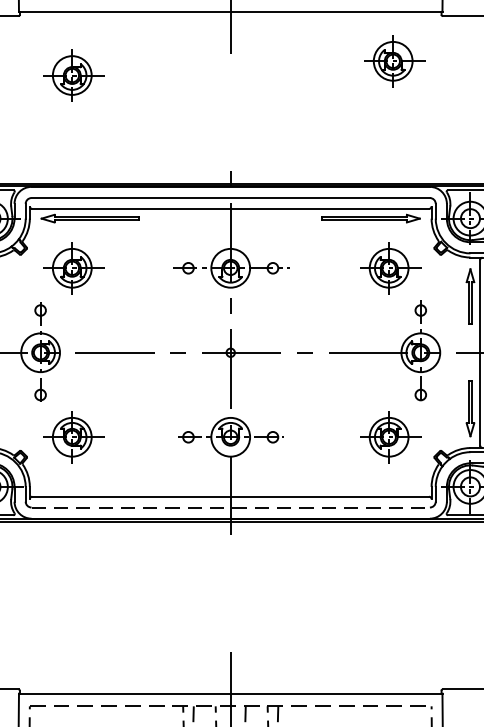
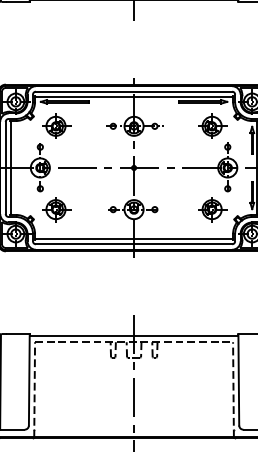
part: (393, 59) -> (214, 23), removed
part: (73, 73) -> (56, 30), removed
line: (231, 508) -> (134, 244), dashed -> solid

